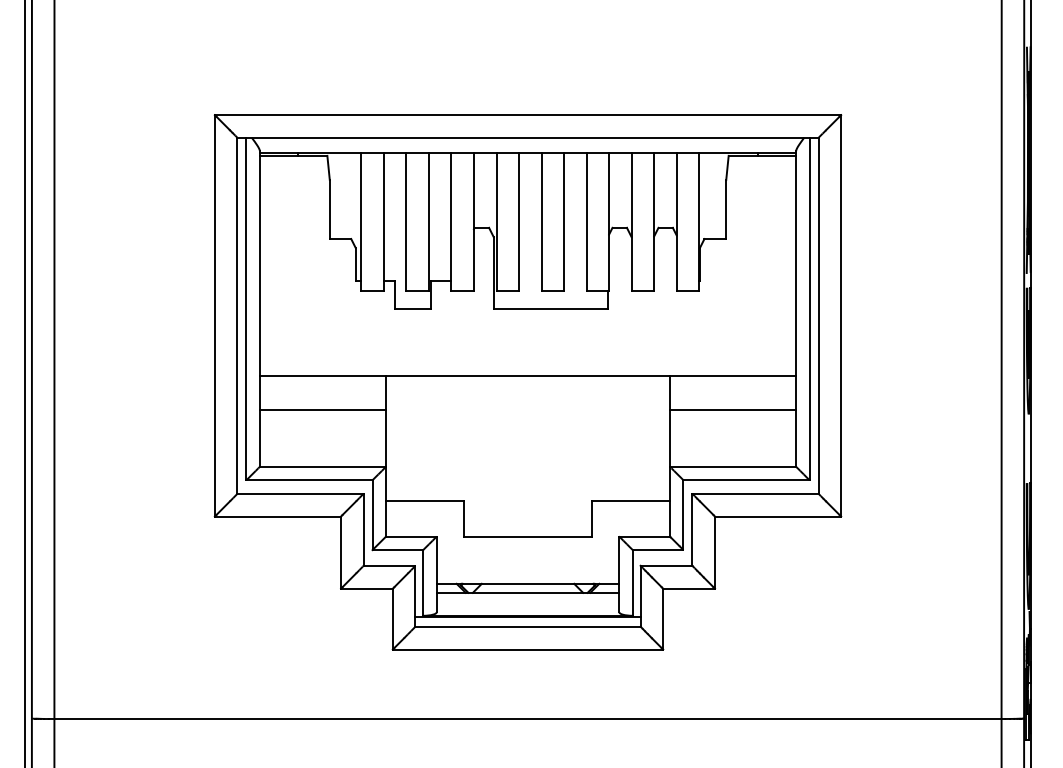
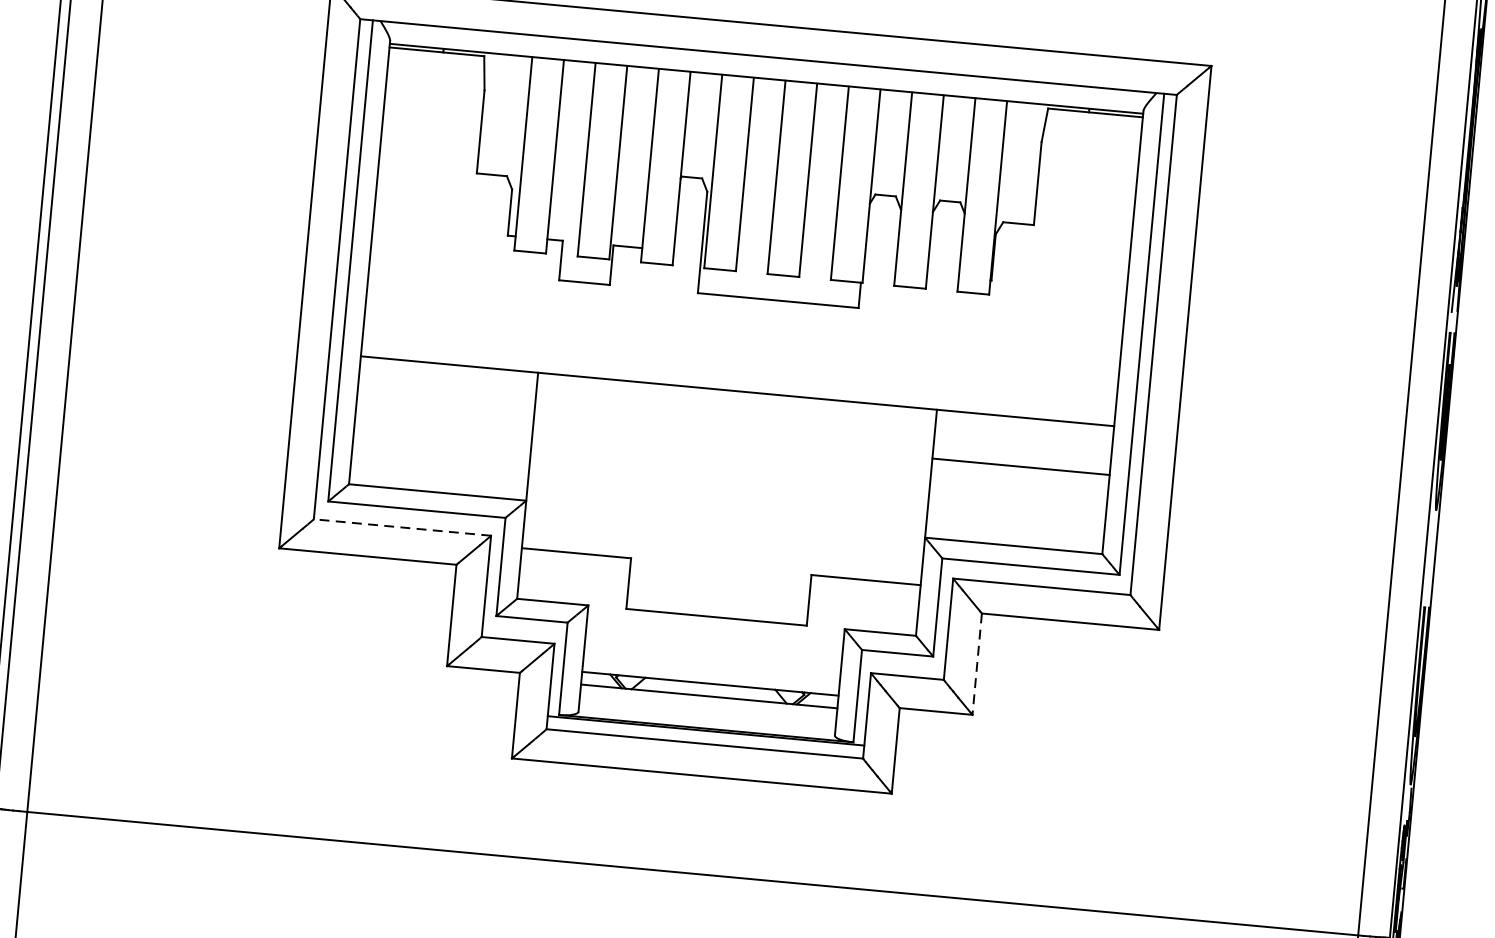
line: (322, 410) -> (444, 413), removed
line: (300, 493) -> (402, 527), solid -> dashed
line: (714, 553) -> (976, 665), solid -> dashed

